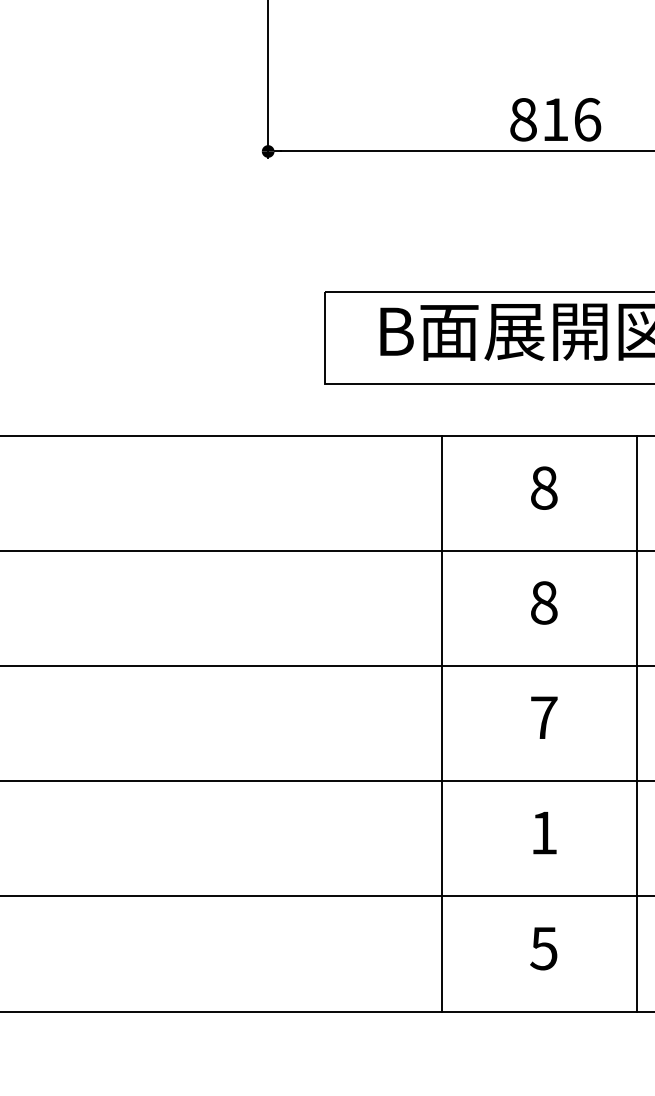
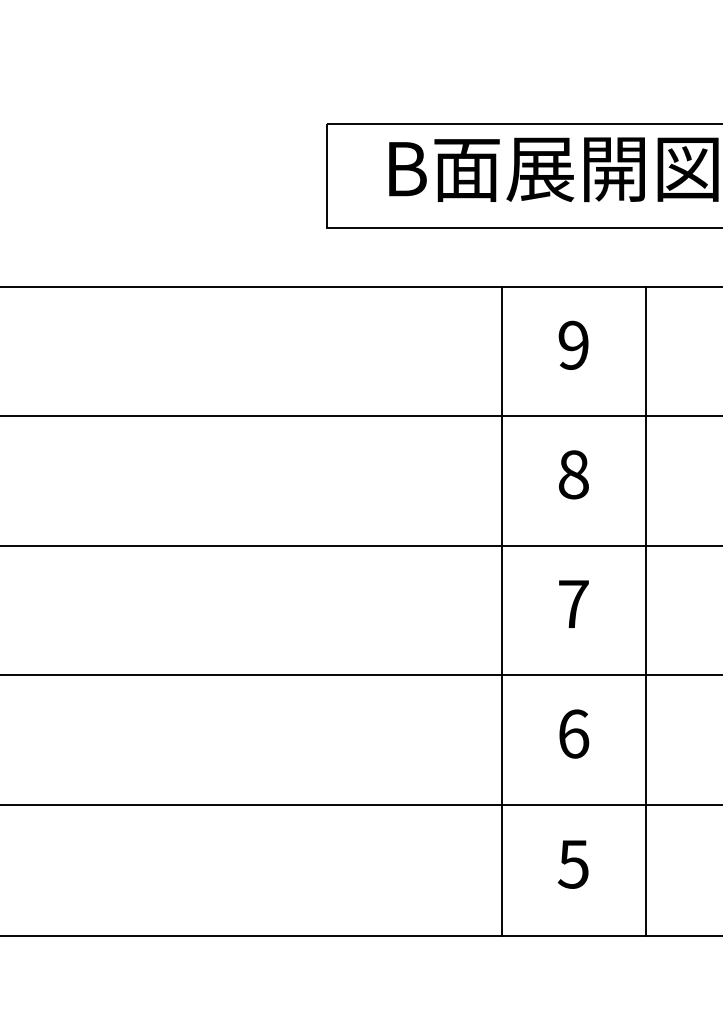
text: (543, 487) -> (572, 344), 8 -> 9
line: (441, 723) -> (501, 610), moved
line: (637, 723) -> (646, 610), moved
text: (544, 832) -> (574, 733), 1 -> 6

